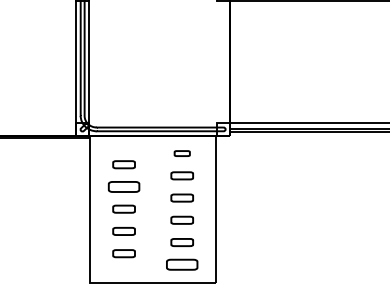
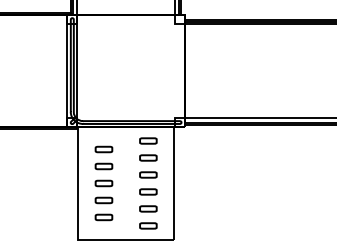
part: (182, 152) -> (148, 140), size x1.43
part: (123, 186) -> (103, 166), size x0.71
part: (182, 264) -> (148, 225), size x0.71

